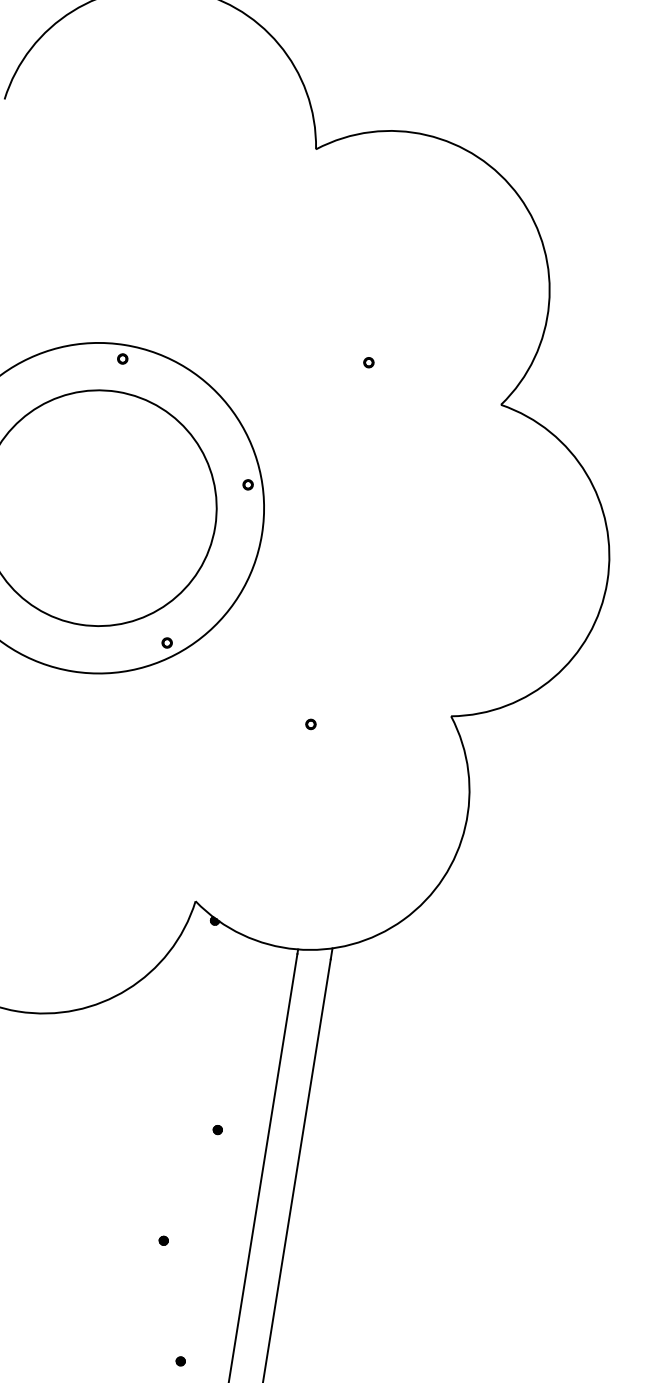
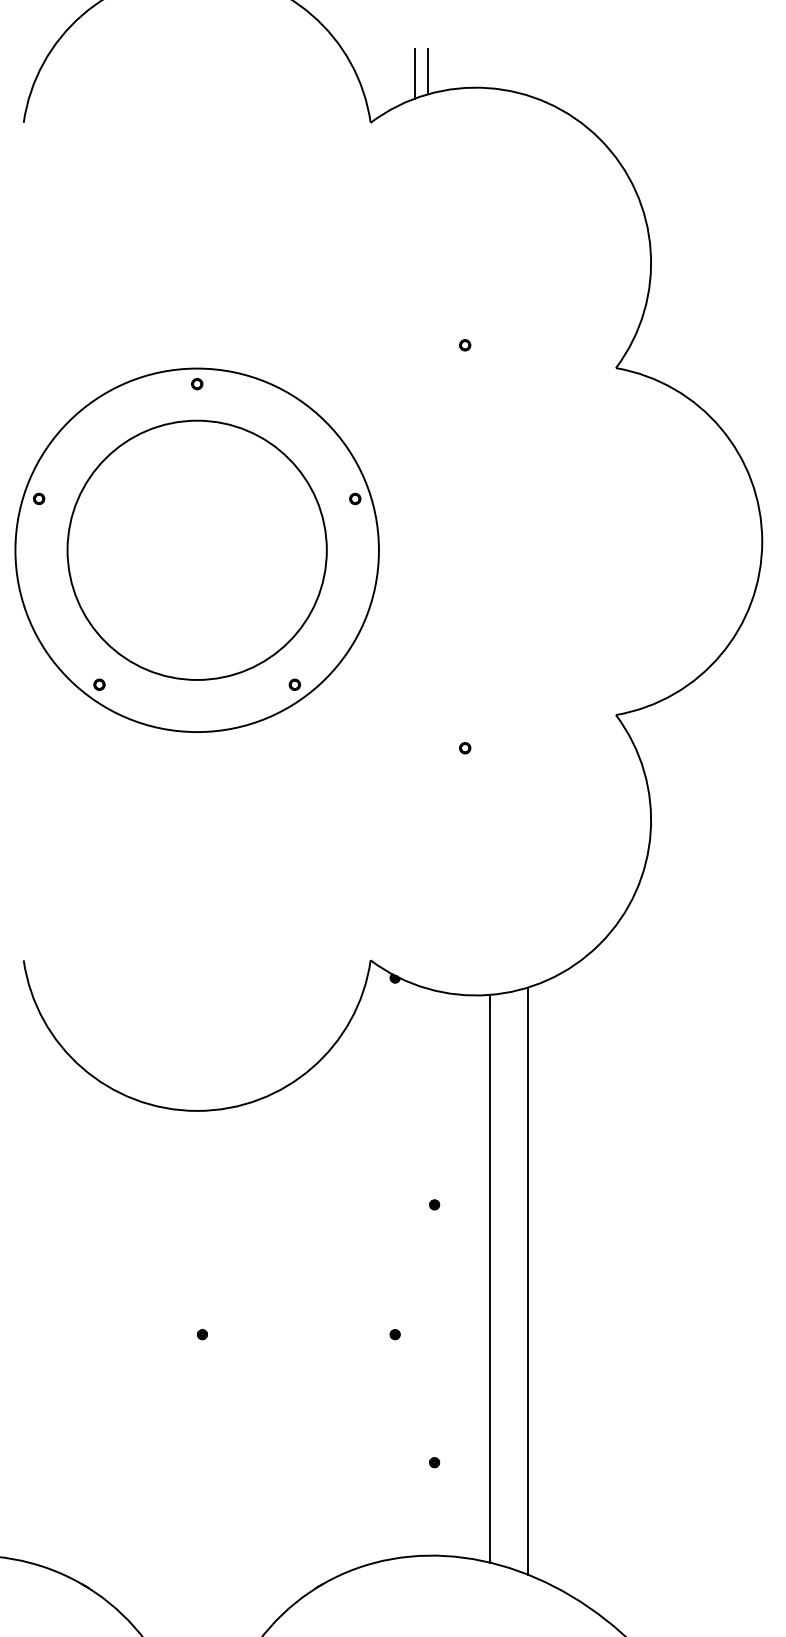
line: (363, 111) -> (415, 73), added
line: (375, 111) -> (428, 71), added

